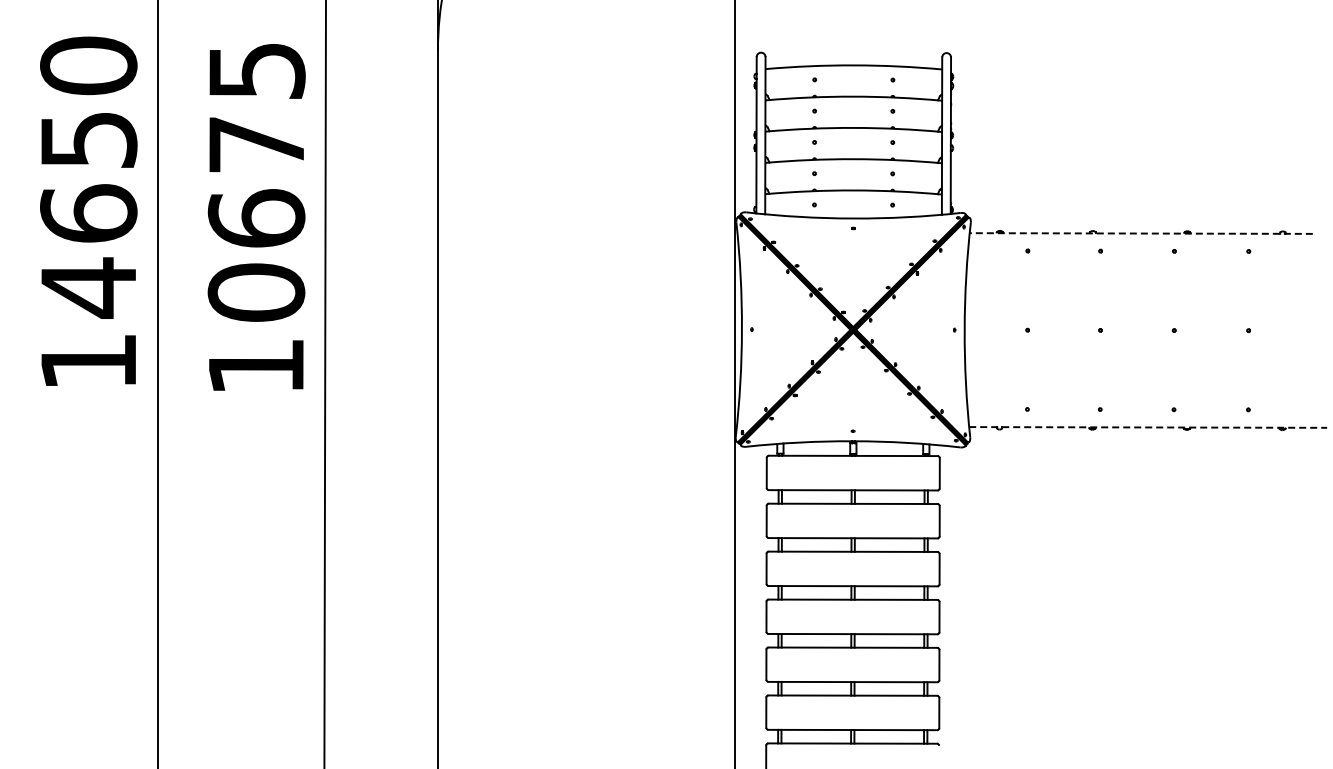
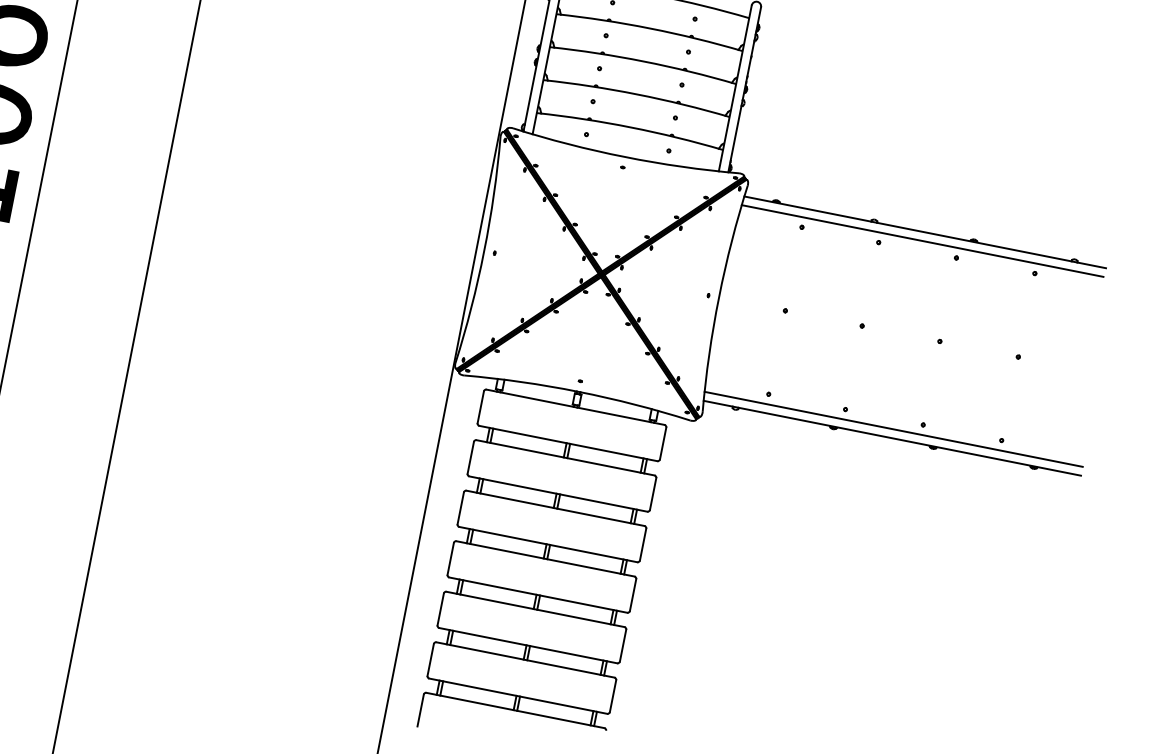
line: (1141, 233) -> (925, 232), dashed -> solid
line: (1140, 241) -> (922, 240), added
line: (1147, 418) -> (893, 428), added
line: (1148, 427) -> (892, 438), dashed -> solid

